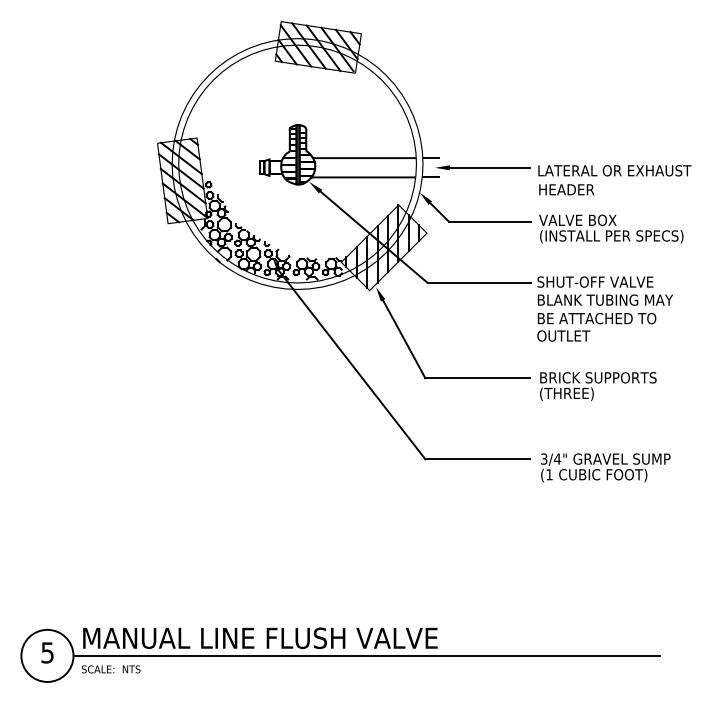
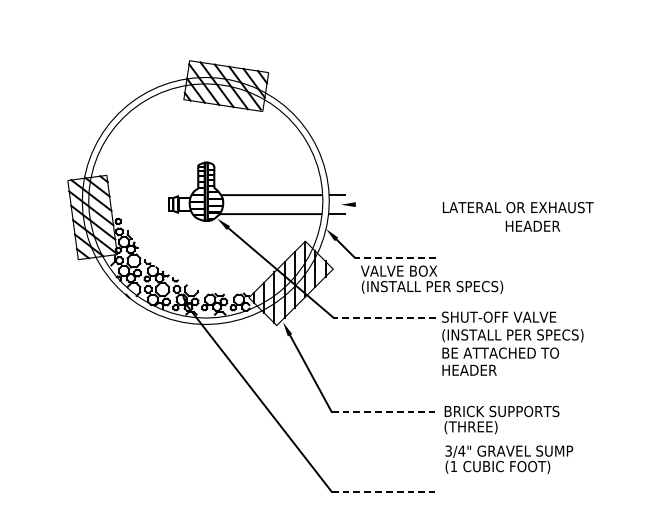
line: (489, 167) -> (394, 204), removed
text: (566, 189) -> (532, 226), moved
line: (489, 221) -> (394, 257), solid -> dashed
text: (611, 228) -> (432, 279), moved
line: (479, 282) -> (384, 317), solid -> dashed
text: (609, 300) -> (512, 335), BLANK TUBING MAY -> (INSTALL PER SPECS)
text: (564, 335) -> (468, 369), OUTLET -> HEADER
line: (477, 378) -> (382, 412), solid -> dashed
line: (477, 459) -> (382, 491), solid -> dashed
text: (605, 467) -> (509, 459), moved

